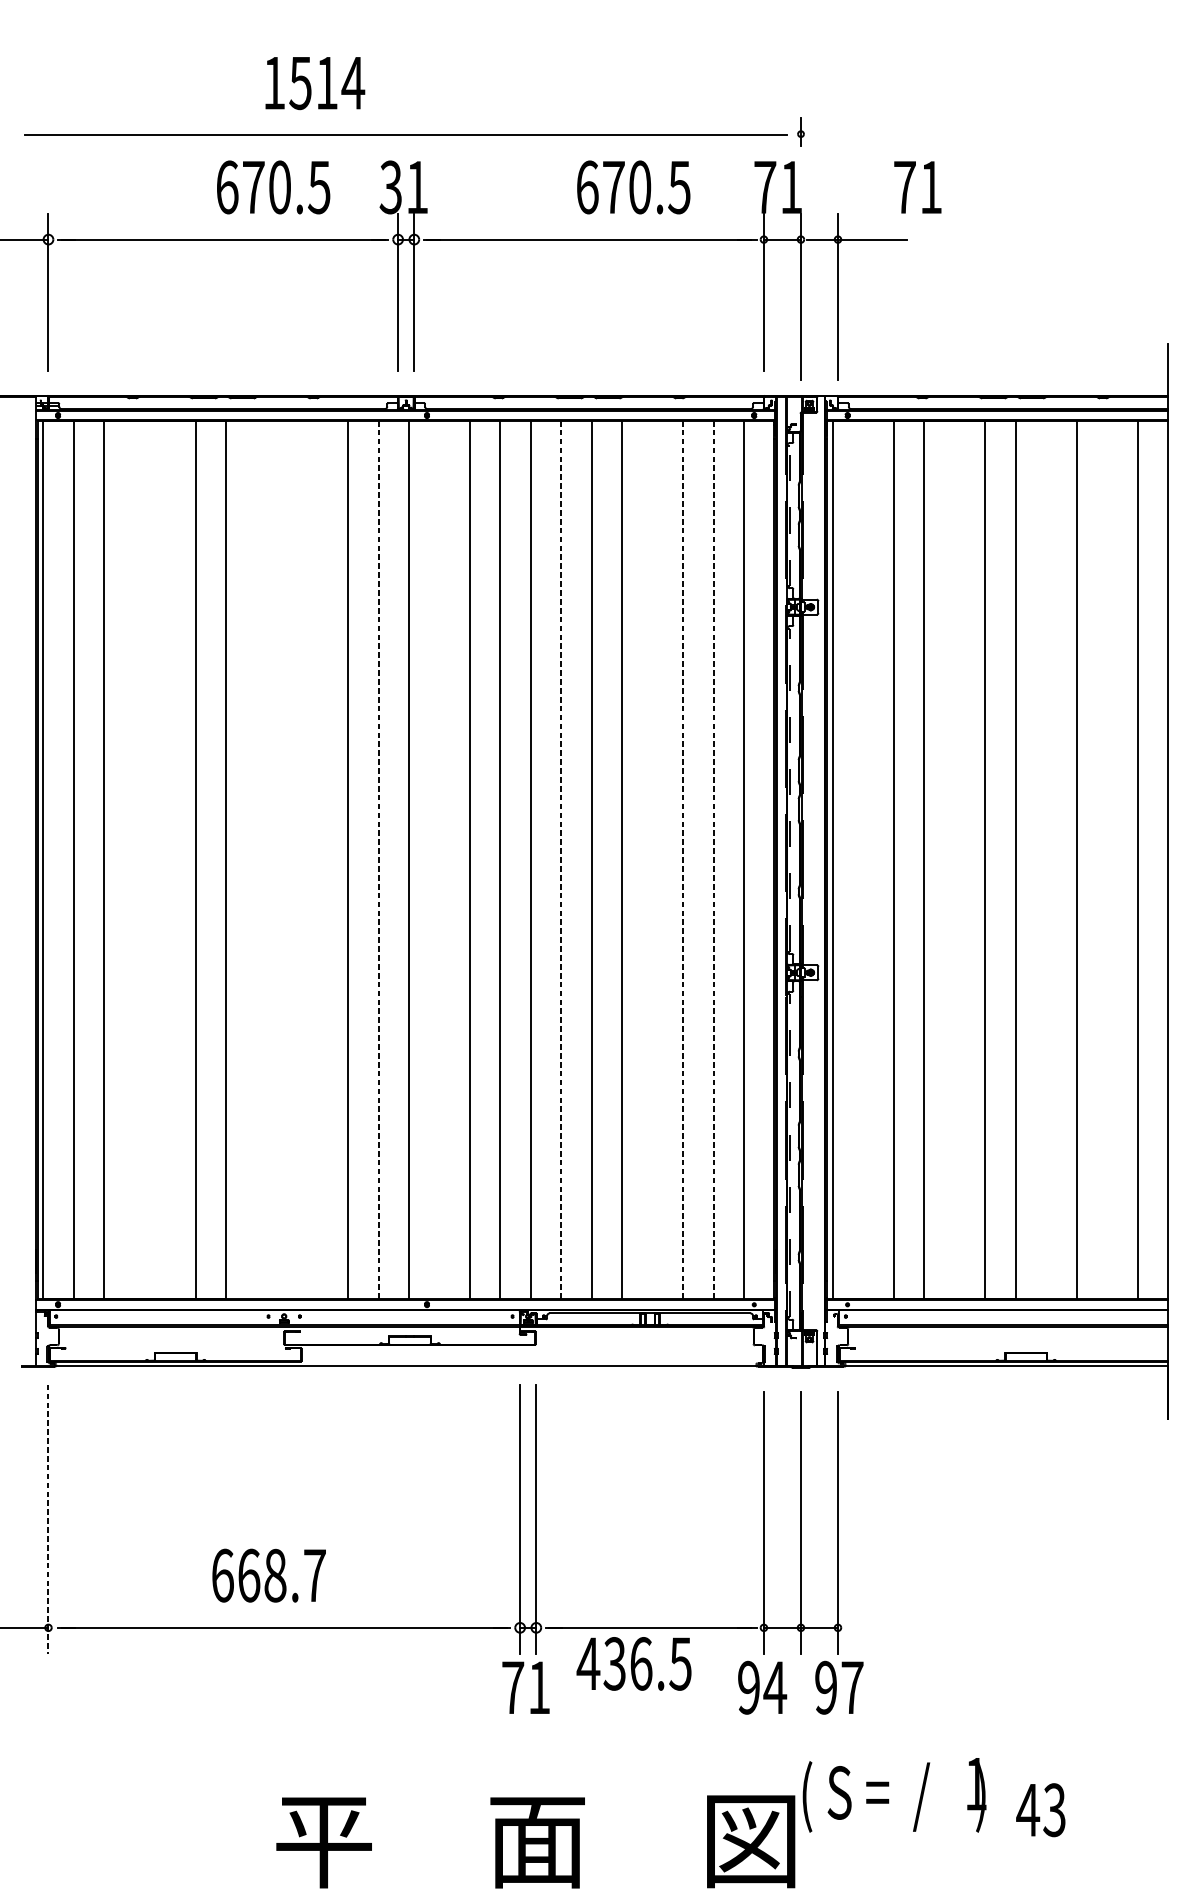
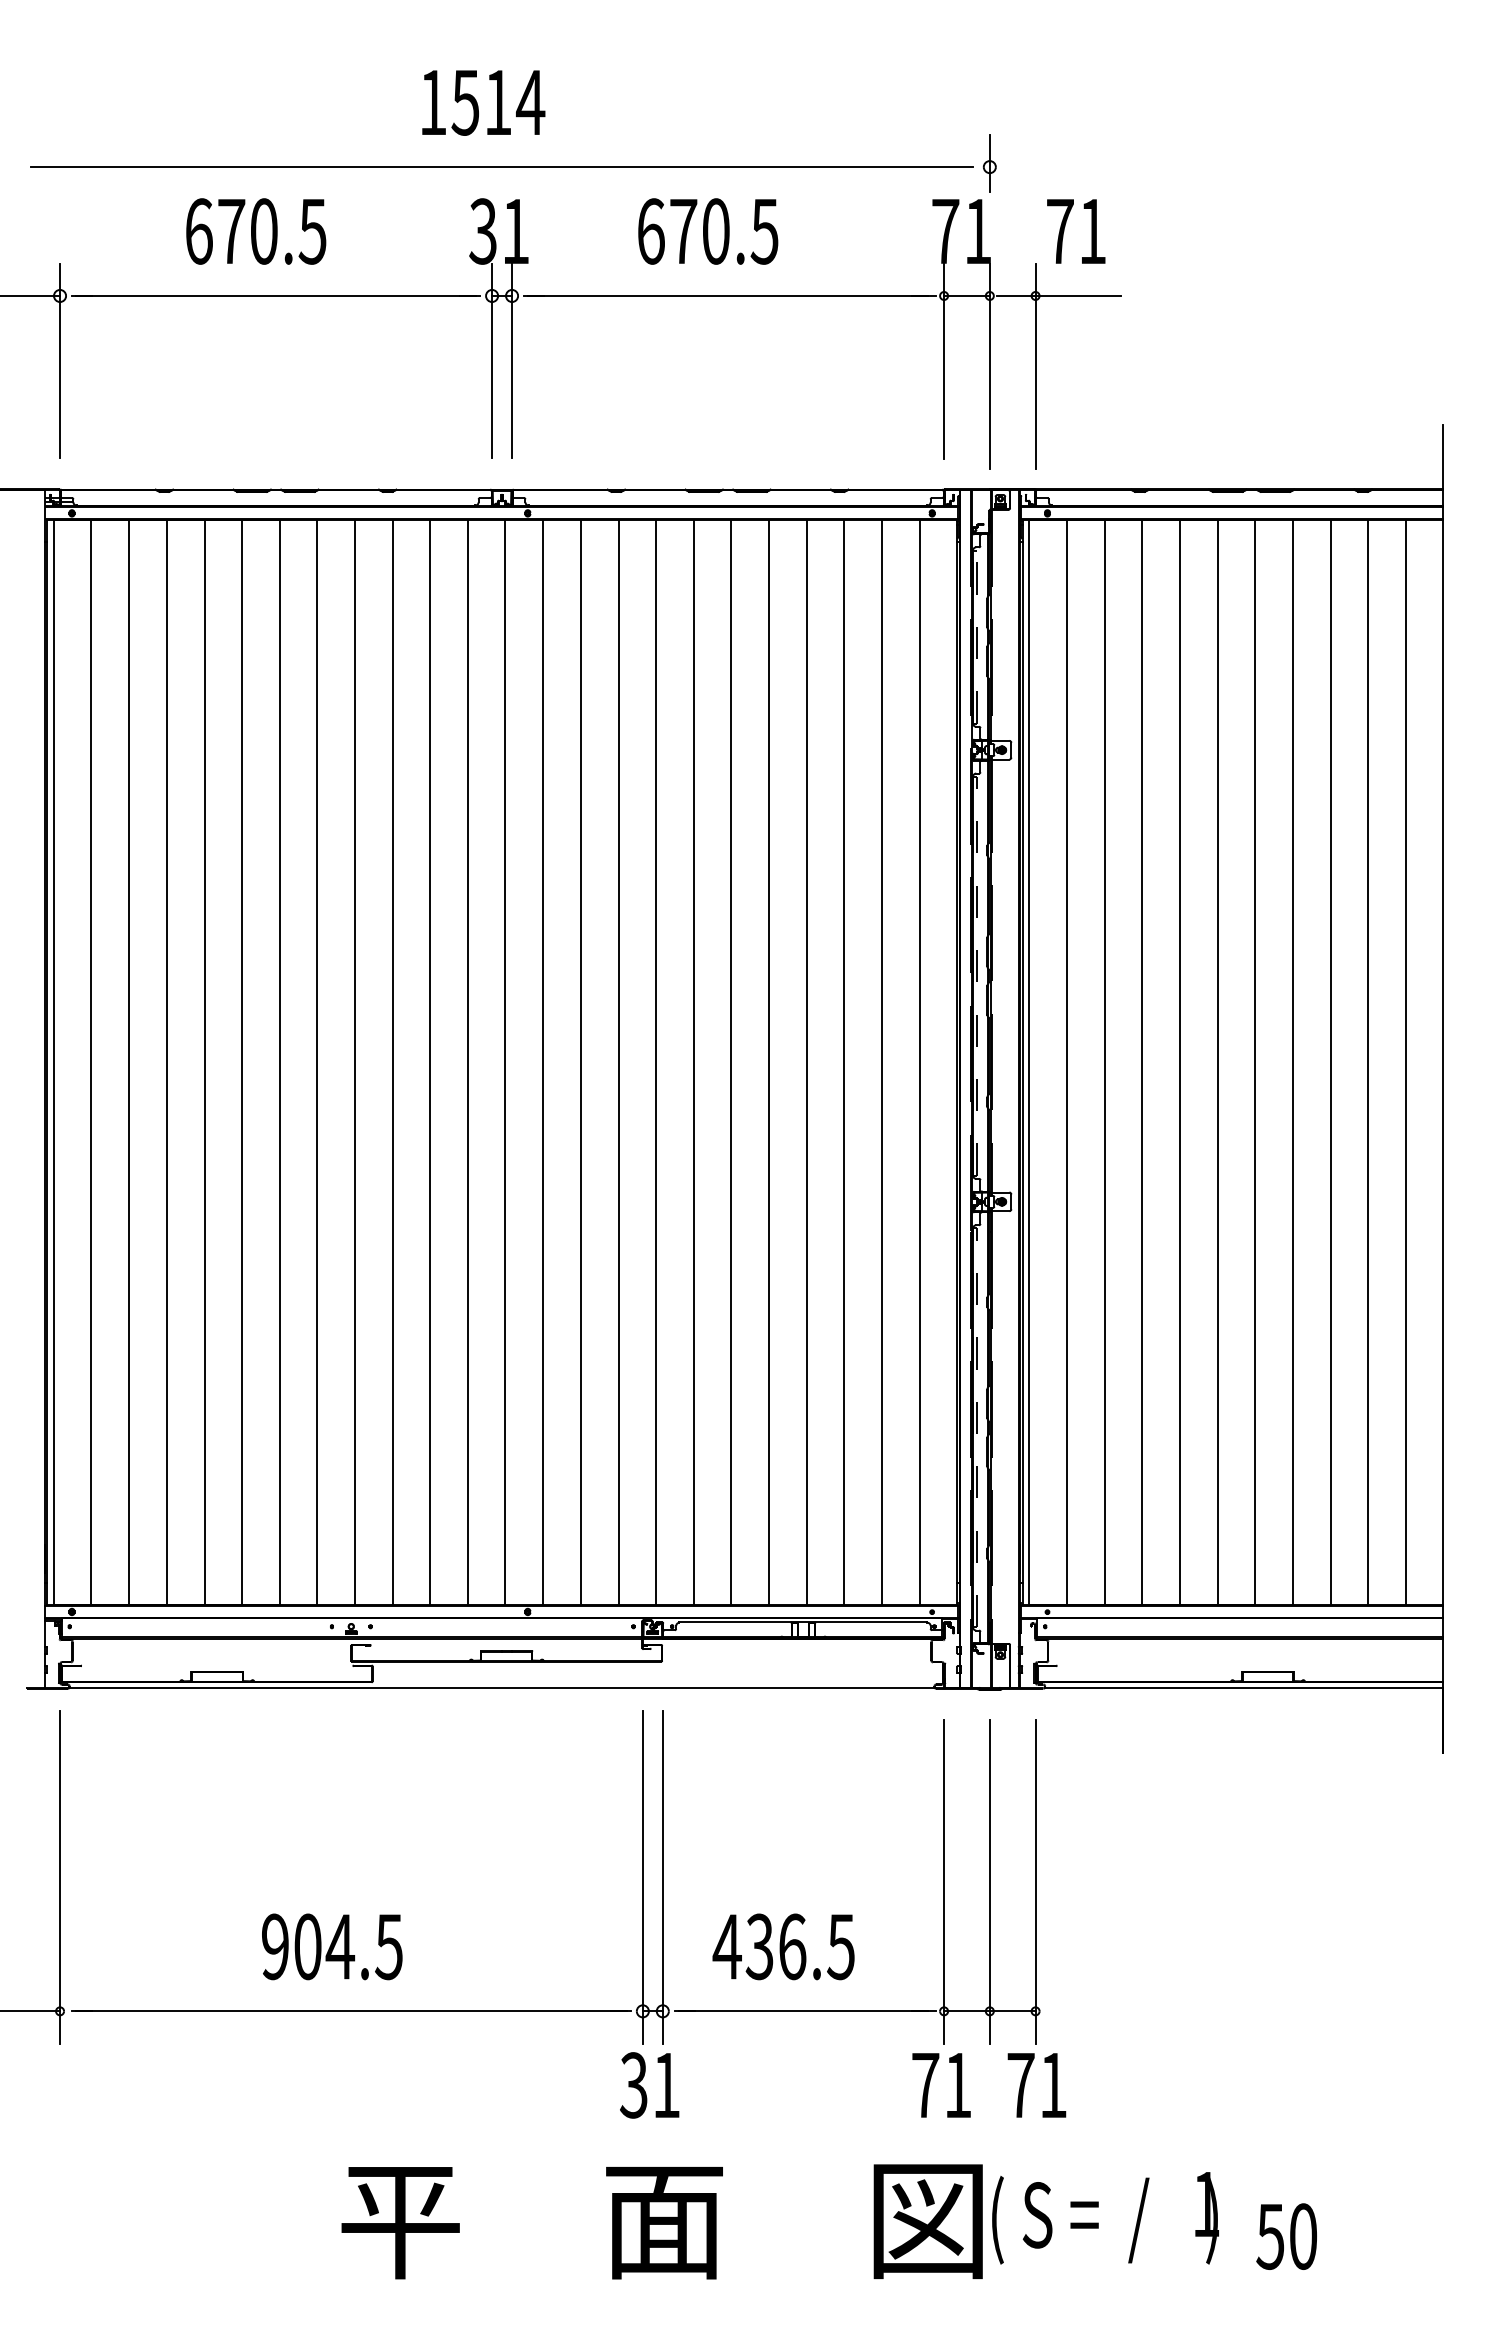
text: (315, 83) -> (483, 102), moved
part: (800, 132) -> (989, 163), size x1.67
text: (273, 187) -> (256, 231), moved
text: (633, 187) -> (708, 231), moved
text: (918, 187) -> (1076, 231), moved
line: (134, 859) -> (166, 1062), added
line: (165, 859) -> (204, 1062), added
line: (256, 859) -> (317, 1062), added
line: (286, 859) -> (354, 1062), added
line: (317, 859) -> (392, 1062), added
line: (379, 859) -> (468, 1062), dashed -> solid
line: (439, 859) -> (543, 1062), added
line: (561, 859) -> (693, 1062), dashed -> solid
line: (652, 859) -> (806, 1062), added
line: (683, 859) -> (844, 1062), dashed -> solid
line: (714, 859) -> (882, 1062), dashed -> solid
line: (862, 859) -> (1066, 1062), added
line: (955, 859) -> (1180, 1062), added
line: (1045, 859) -> (1292, 1062), added
line: (1107, 859) -> (1368, 1062), added
line: (48, 1519) -> (60, 1877), dashed -> solid
text: (268, 1575) -> (332, 1946), 668.7 -> 904.5
text: (633, 1663) -> (783, 1946), moved
text: (512, 1687) -> (633, 2085), 71 -> 31
text: (762, 1687) -> (942, 2085), 94 -> 71
text: (839, 1687) -> (1037, 2085), 97 -> 71
text: (1040, 1810) -> (1285, 2236), 43 -> 50
text: (535, 1841) -> (661, 2221), moved

